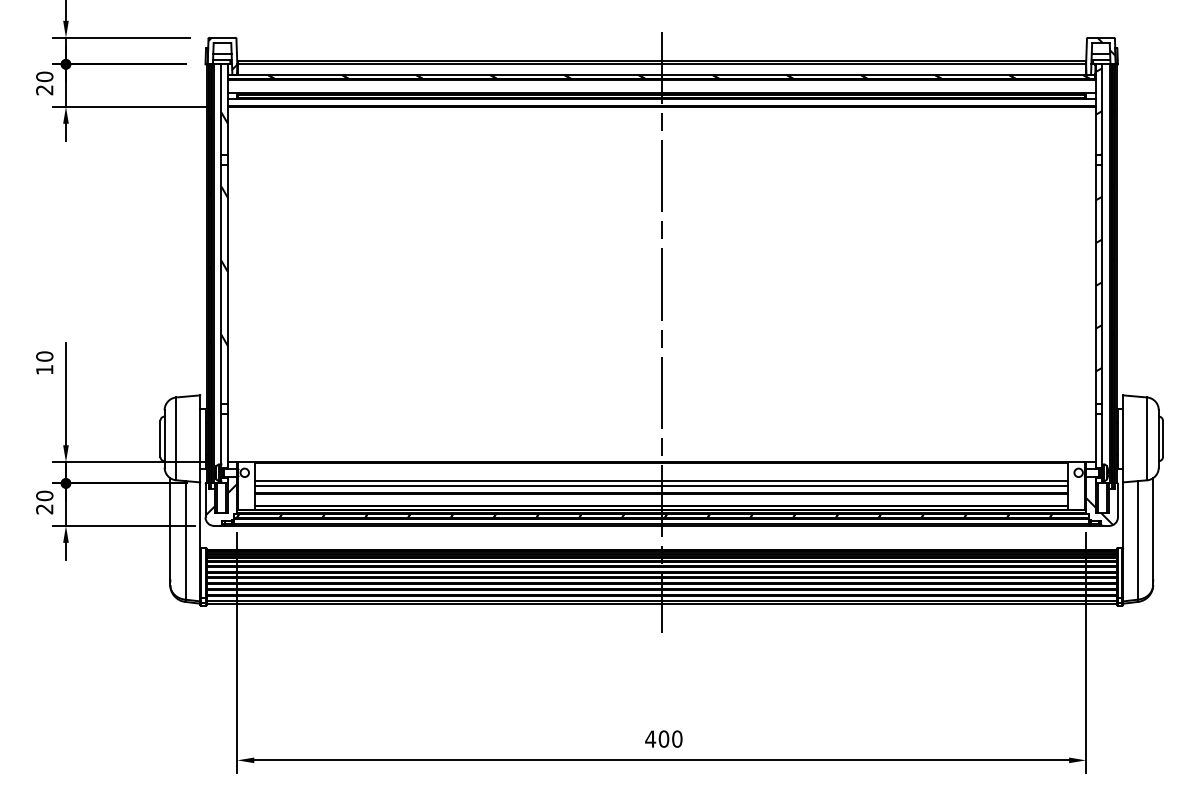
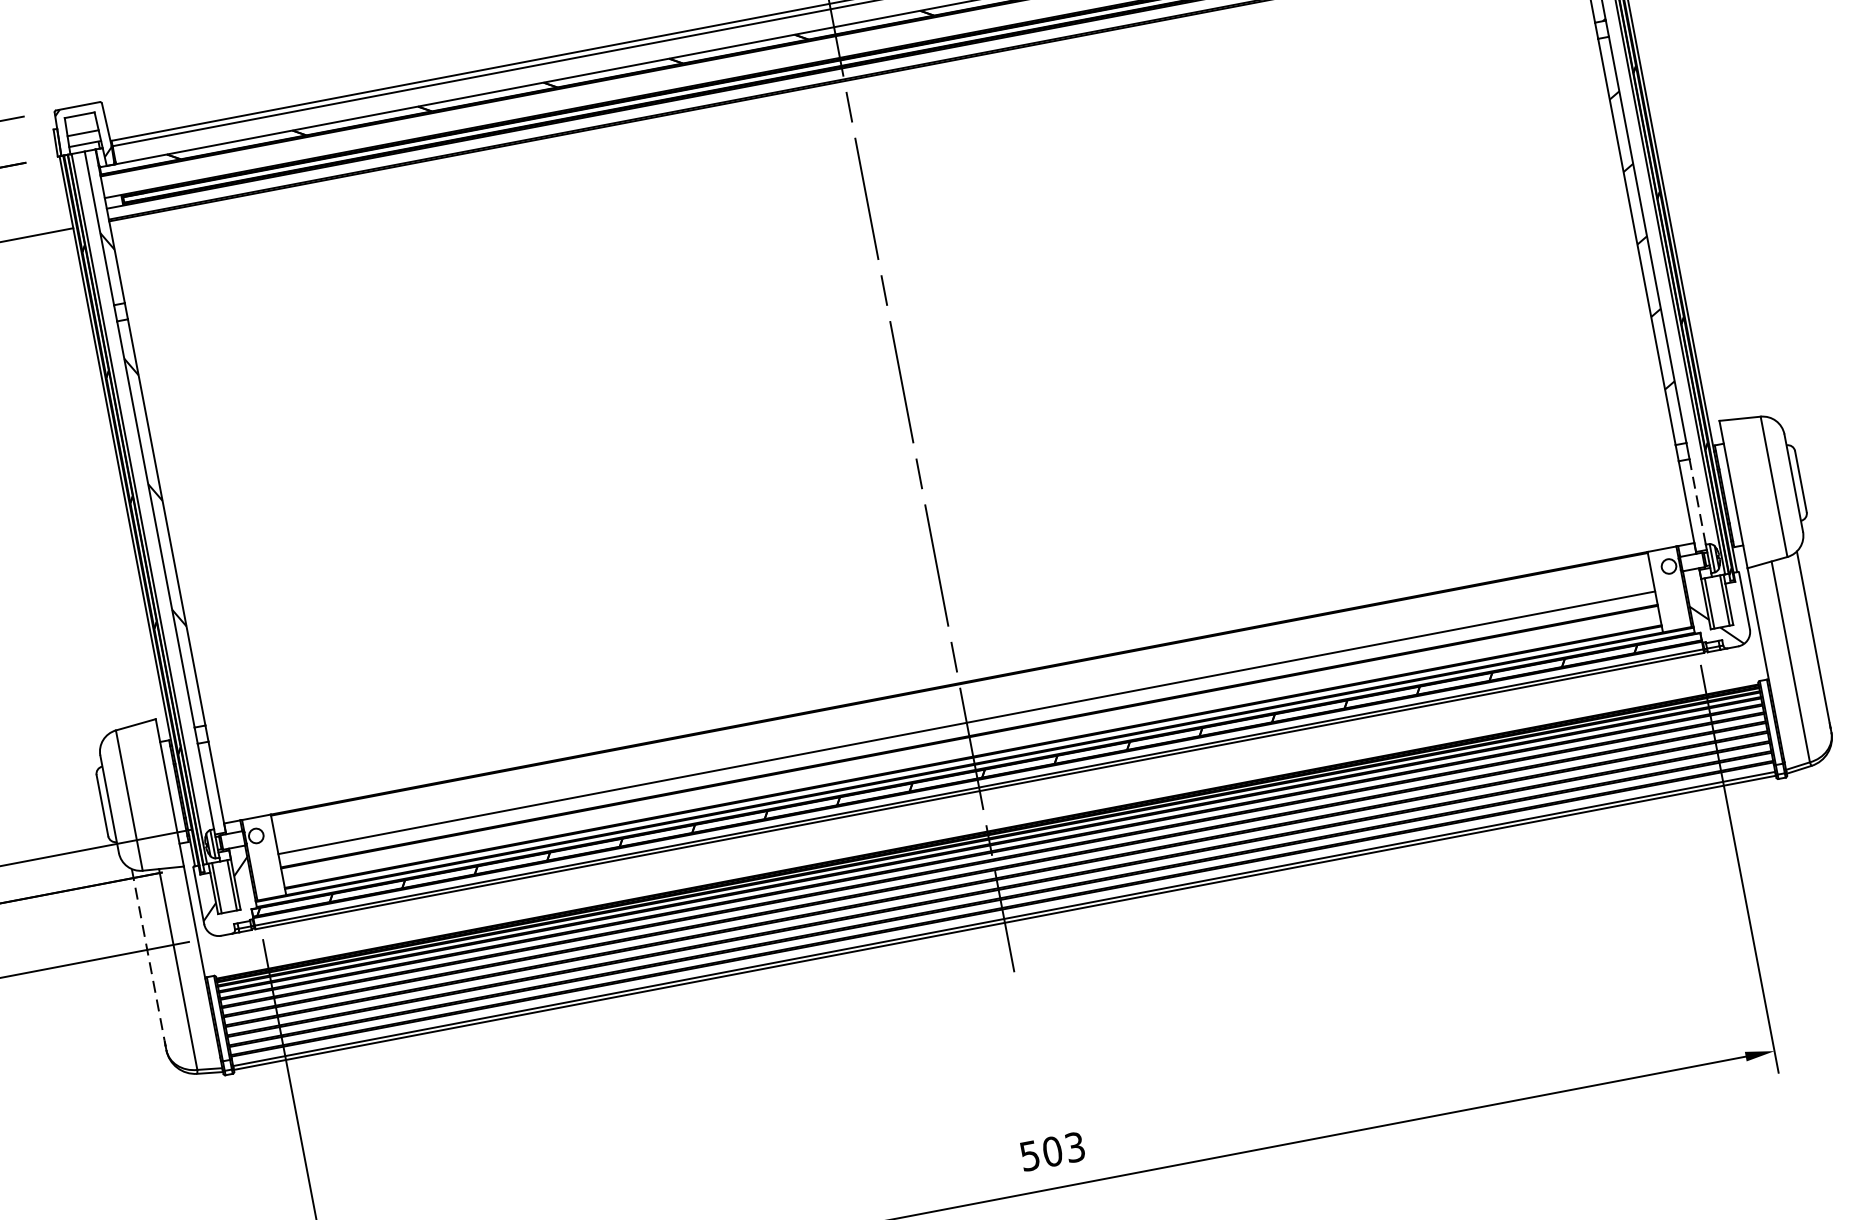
line: (1102, 438) -> (1698, 500), solid -> dashed
line: (661, 481) -> (965, 715), removed
line: (170, 529) -> (148, 955), solid -> dashed
text: (663, 738) -> (1051, 1150), 400 -> 503

